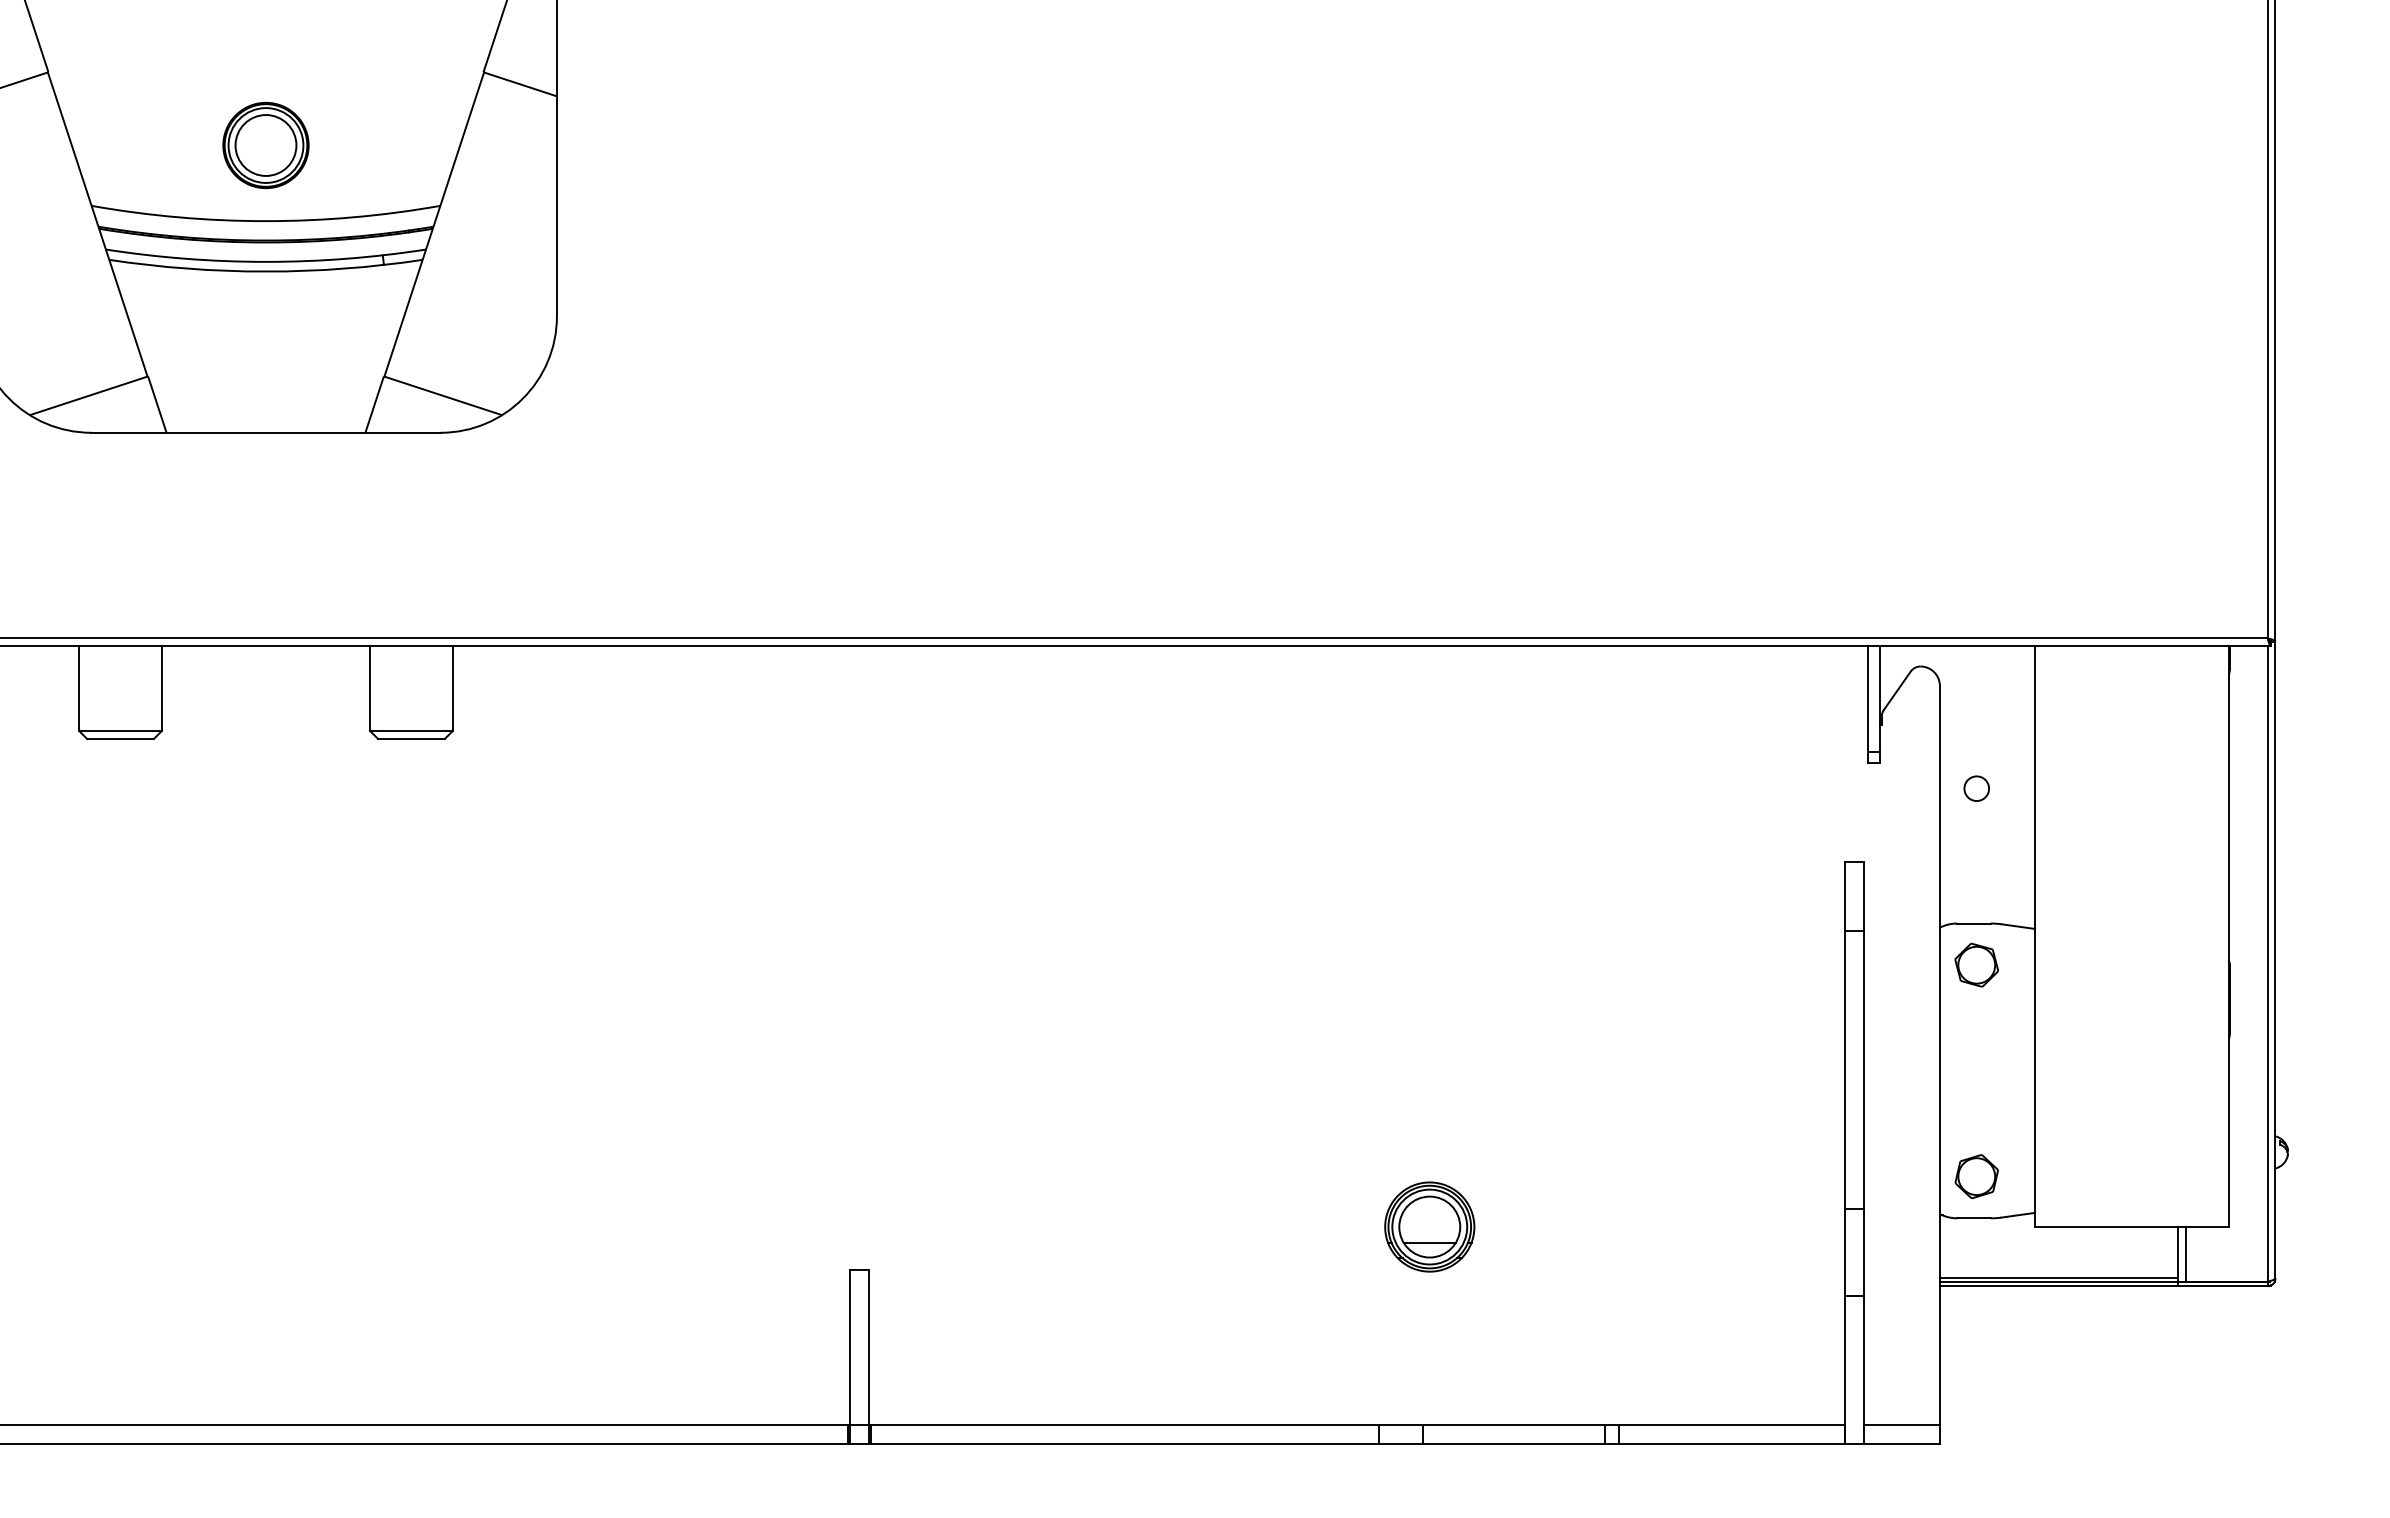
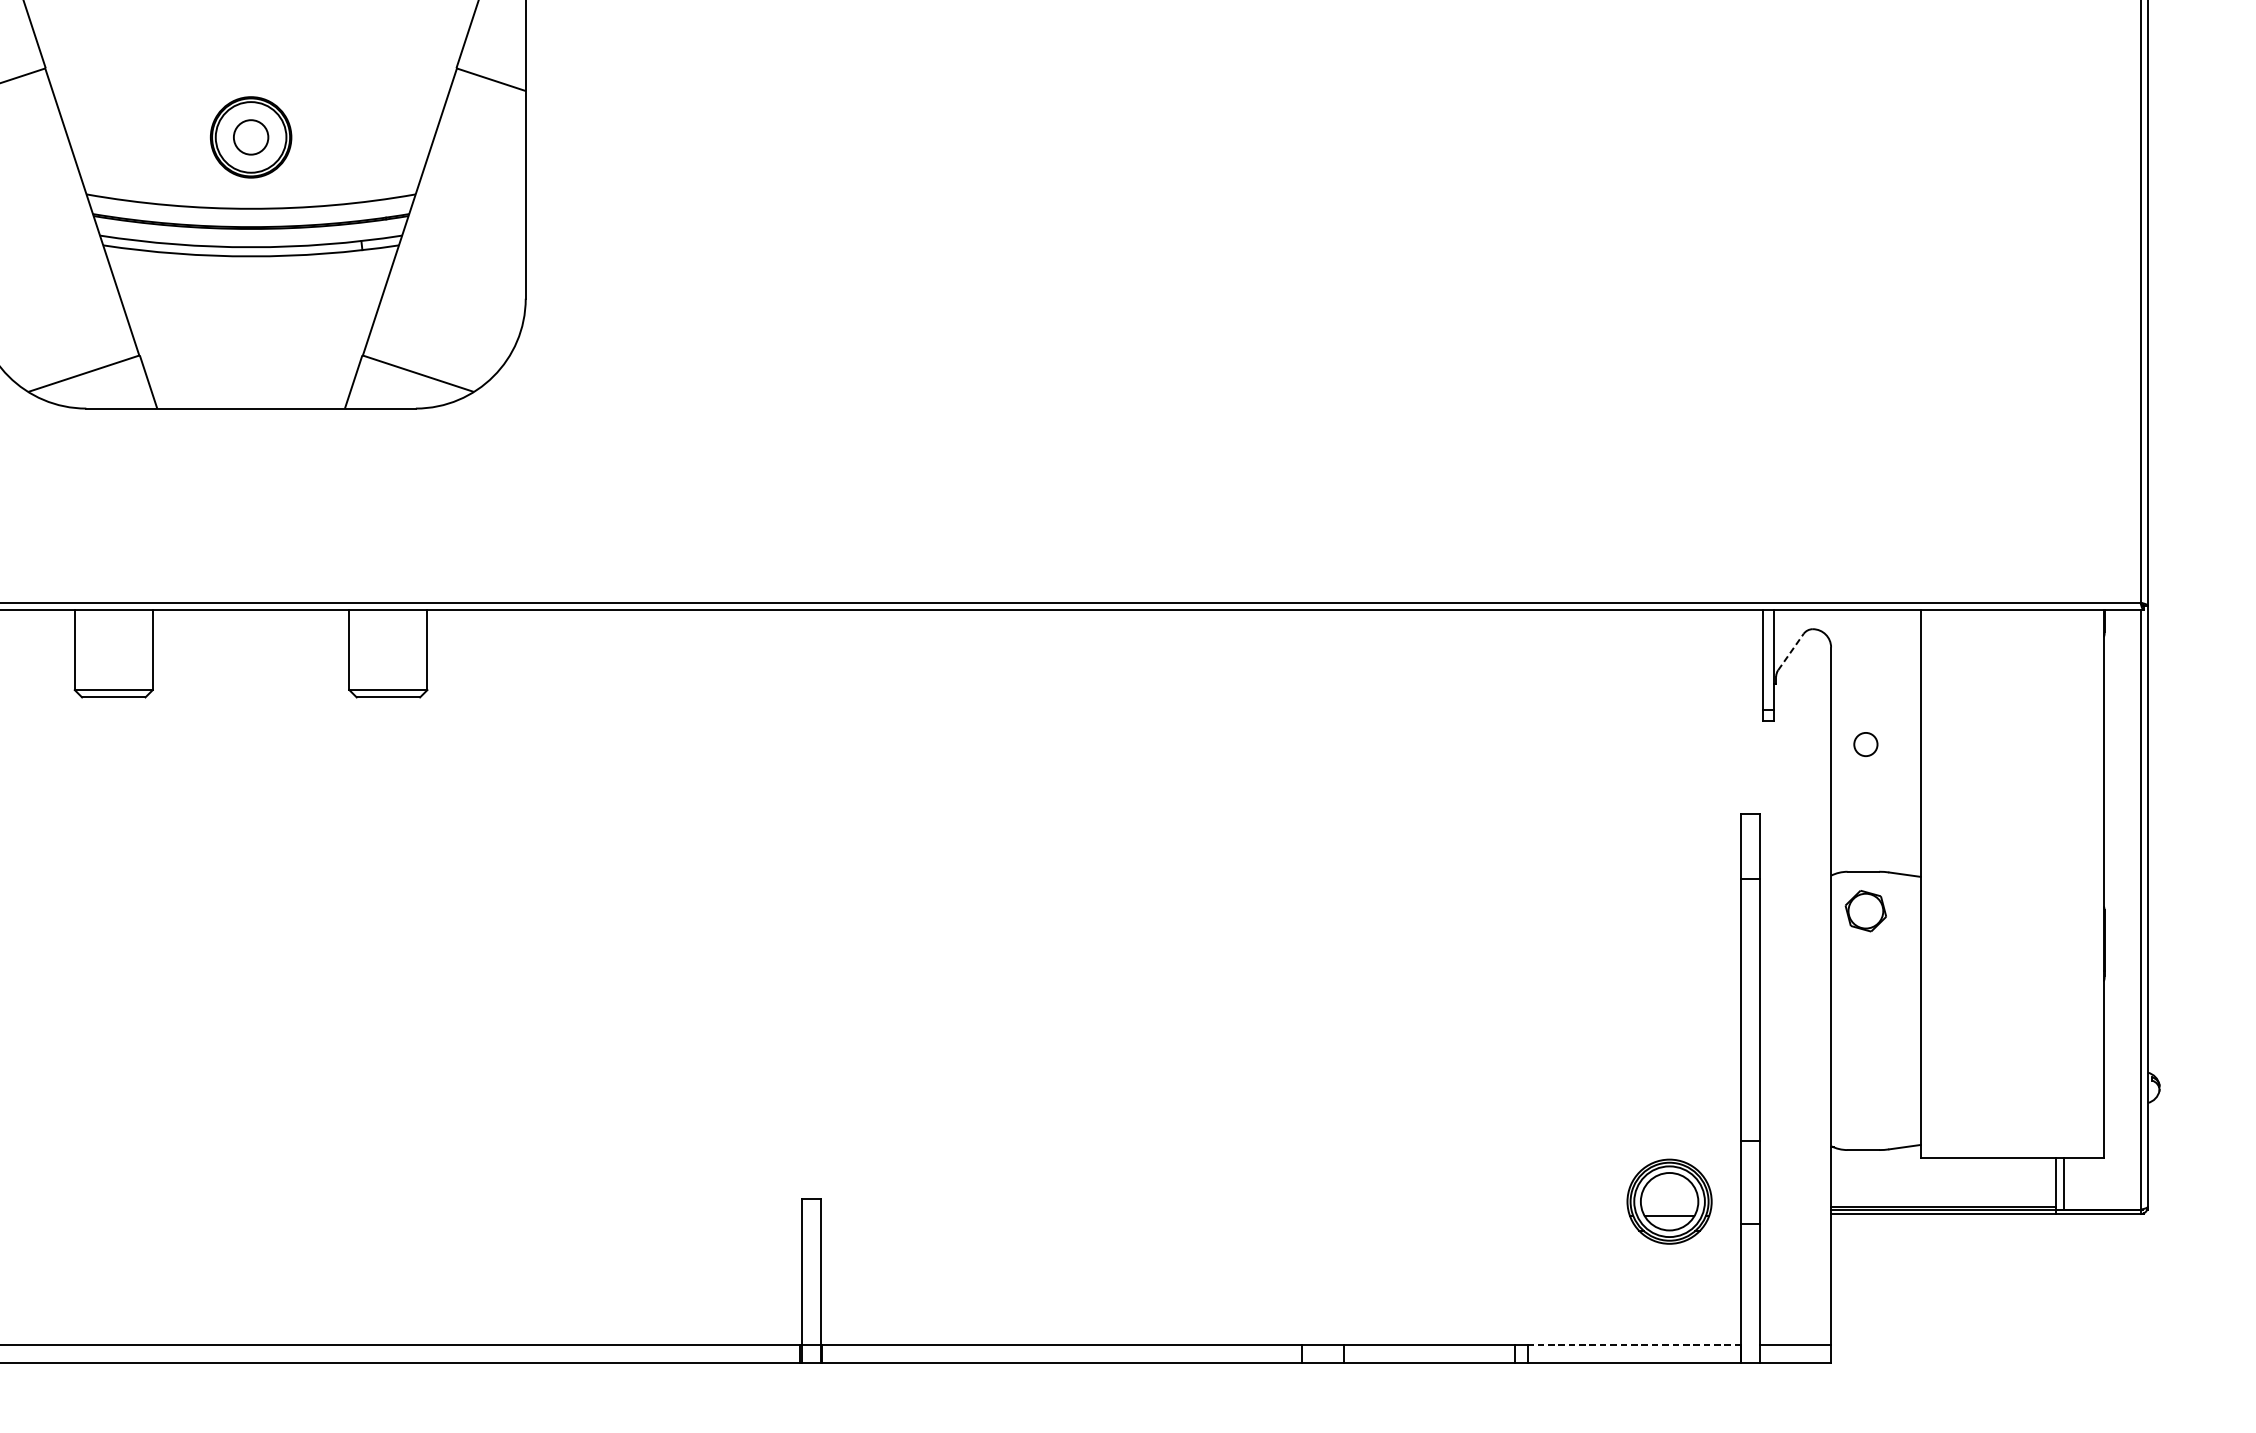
circle: (265, 145) -> (250, 137), size x0.6
line: (1897, 690) -> (1791, 651), solid -> dashed
part: (1976, 1176) -> (1865, 1110), removed
part: (1429, 1226) -> (1669, 1201), moved
line: (1732, 1424) -> (1635, 1344), solid -> dashed

